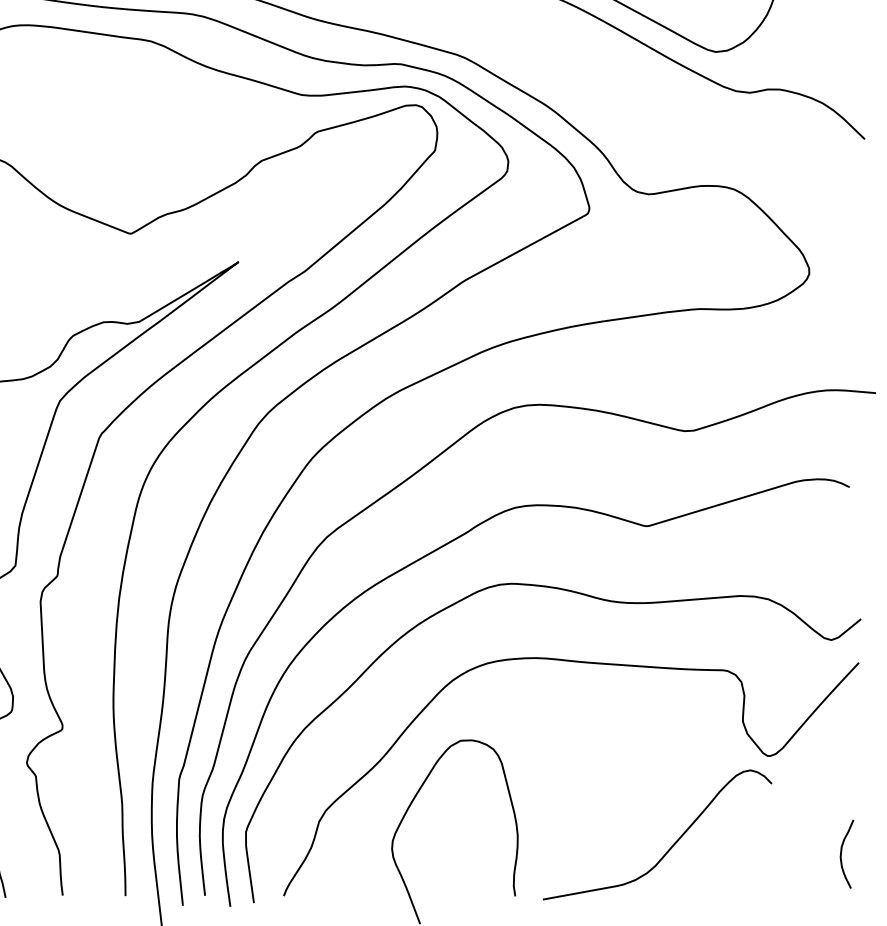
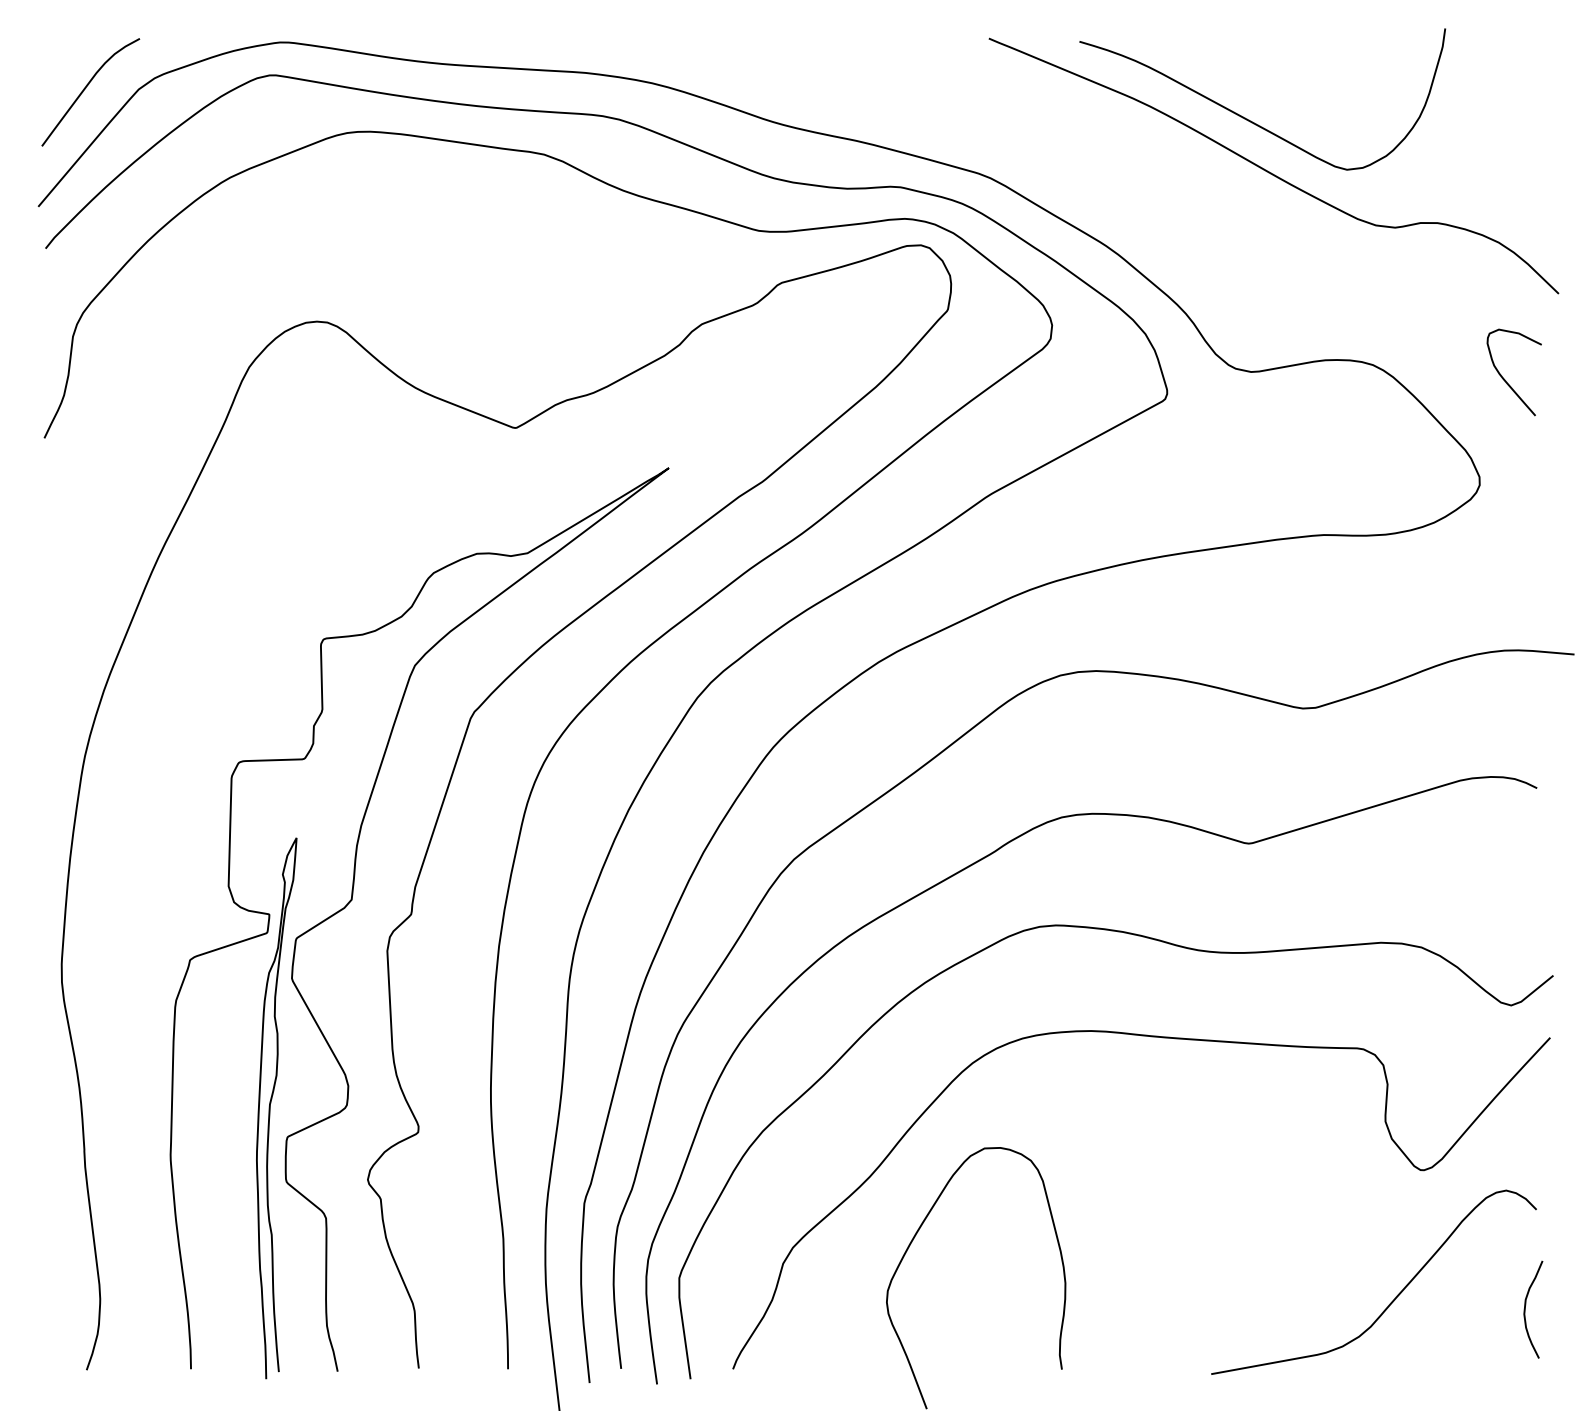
curve: (827, 199) -> (1505, 379), added
curve: (670, 847) -> (1392, 1300), moved

